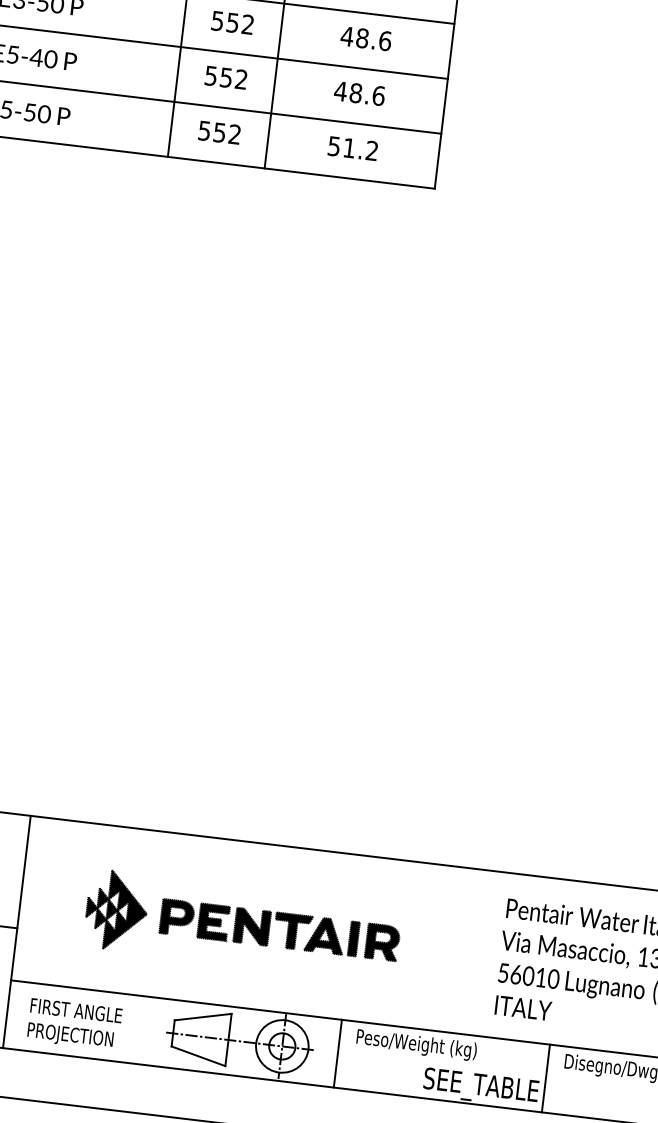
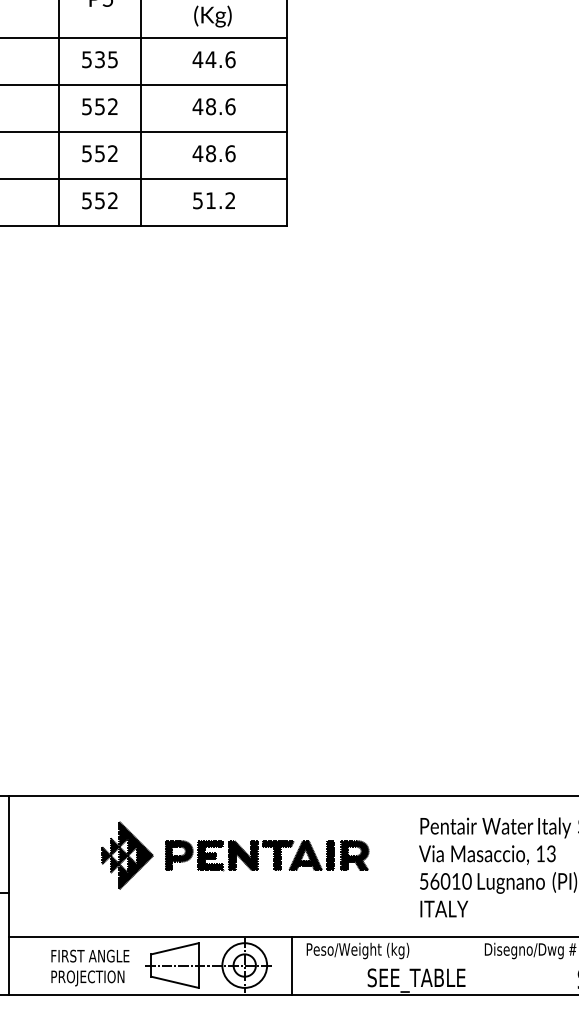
part: (243, 925) -> (235, 855), moved
text: (74, 1024) -> (90, 967), moved
line: (545, 1078) -> (470, 966), removed

